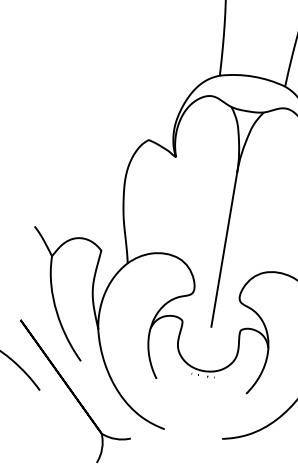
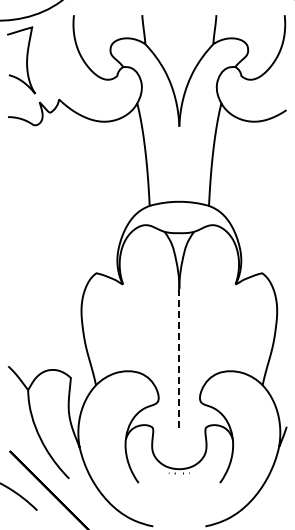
line: (224, 250) -> (179, 359), solid -> dashed

